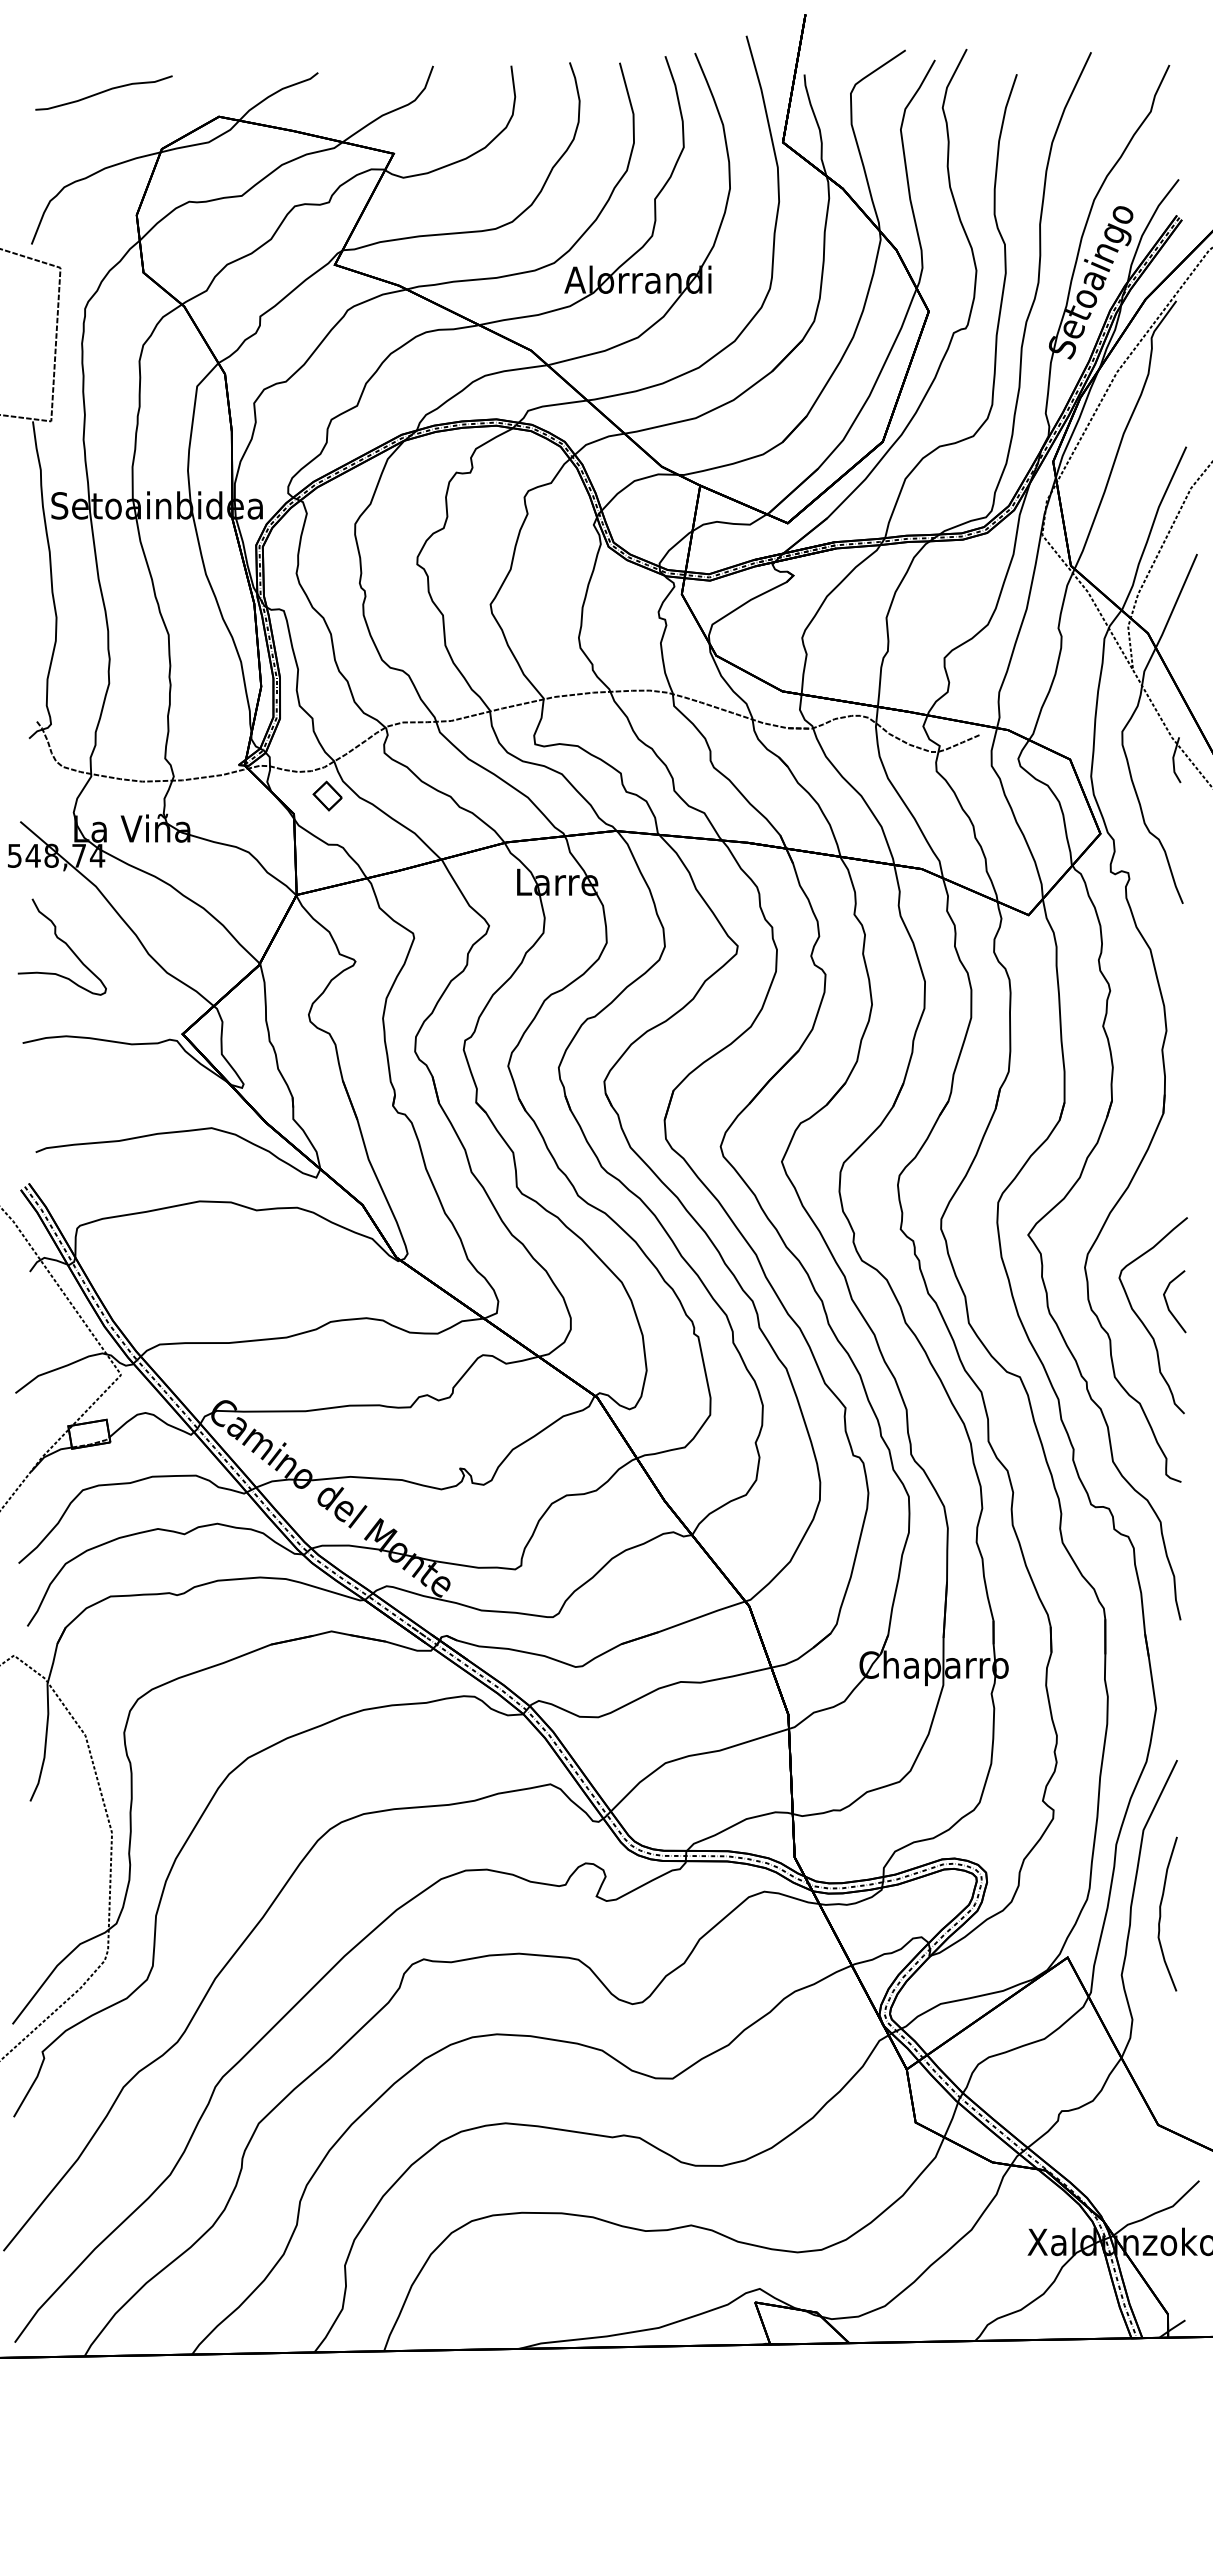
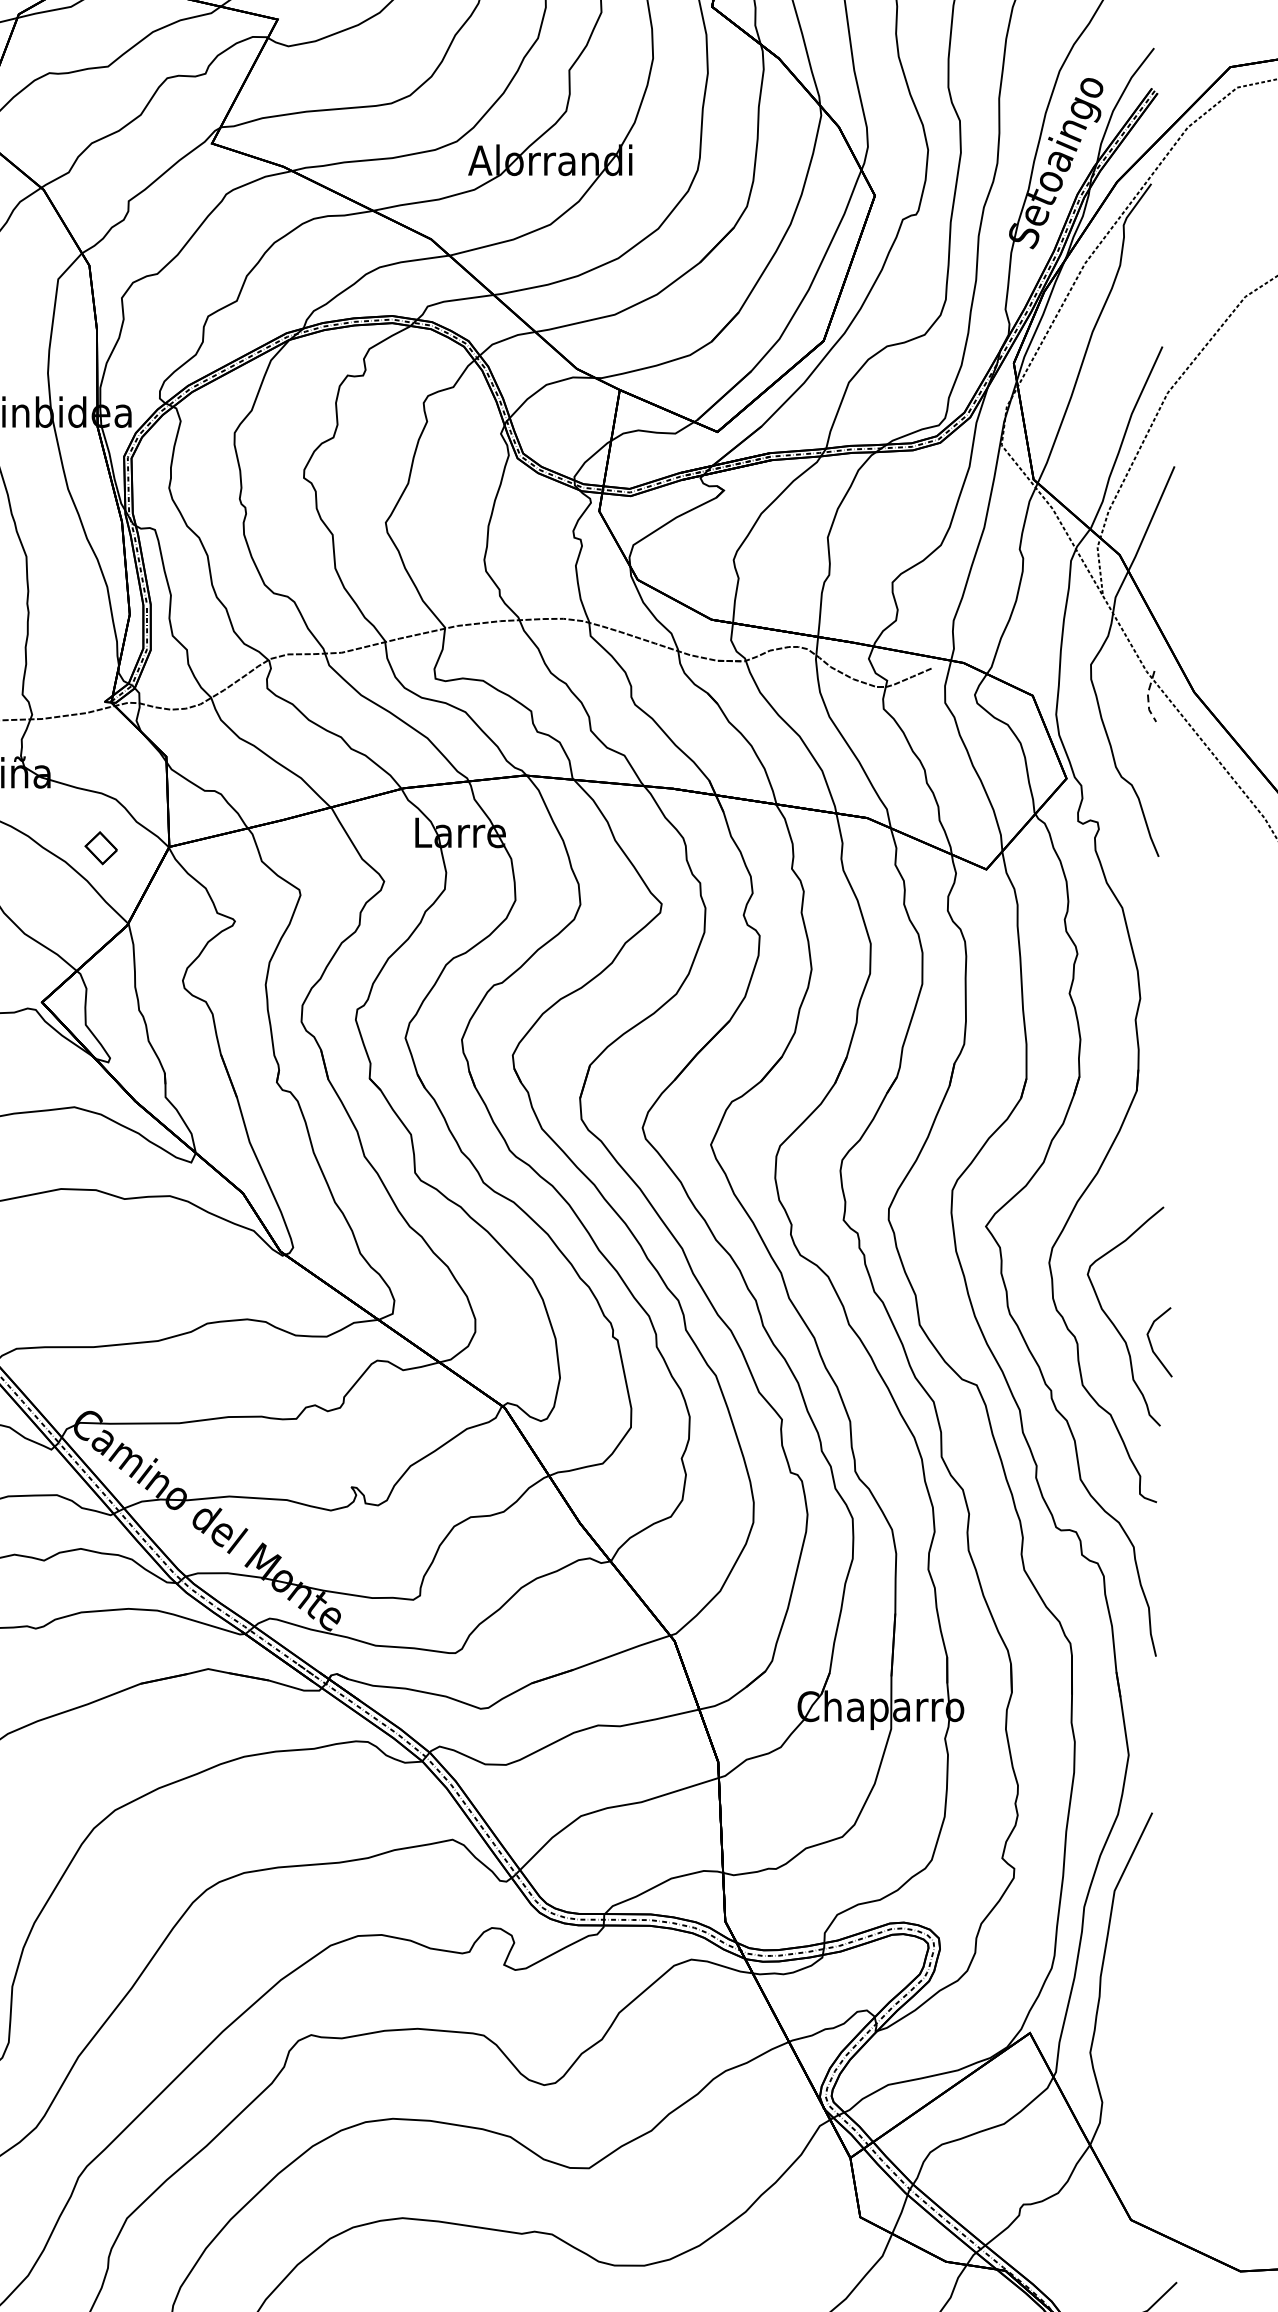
line: (1173, 760) -> (1148, 696), solid -> dashed
part: (327, 795) -> (101, 847), moved
line: (1168, 1304) -> (1152, 1345), moved
curve: (1161, 1913) -> (1134, 1983), removed

